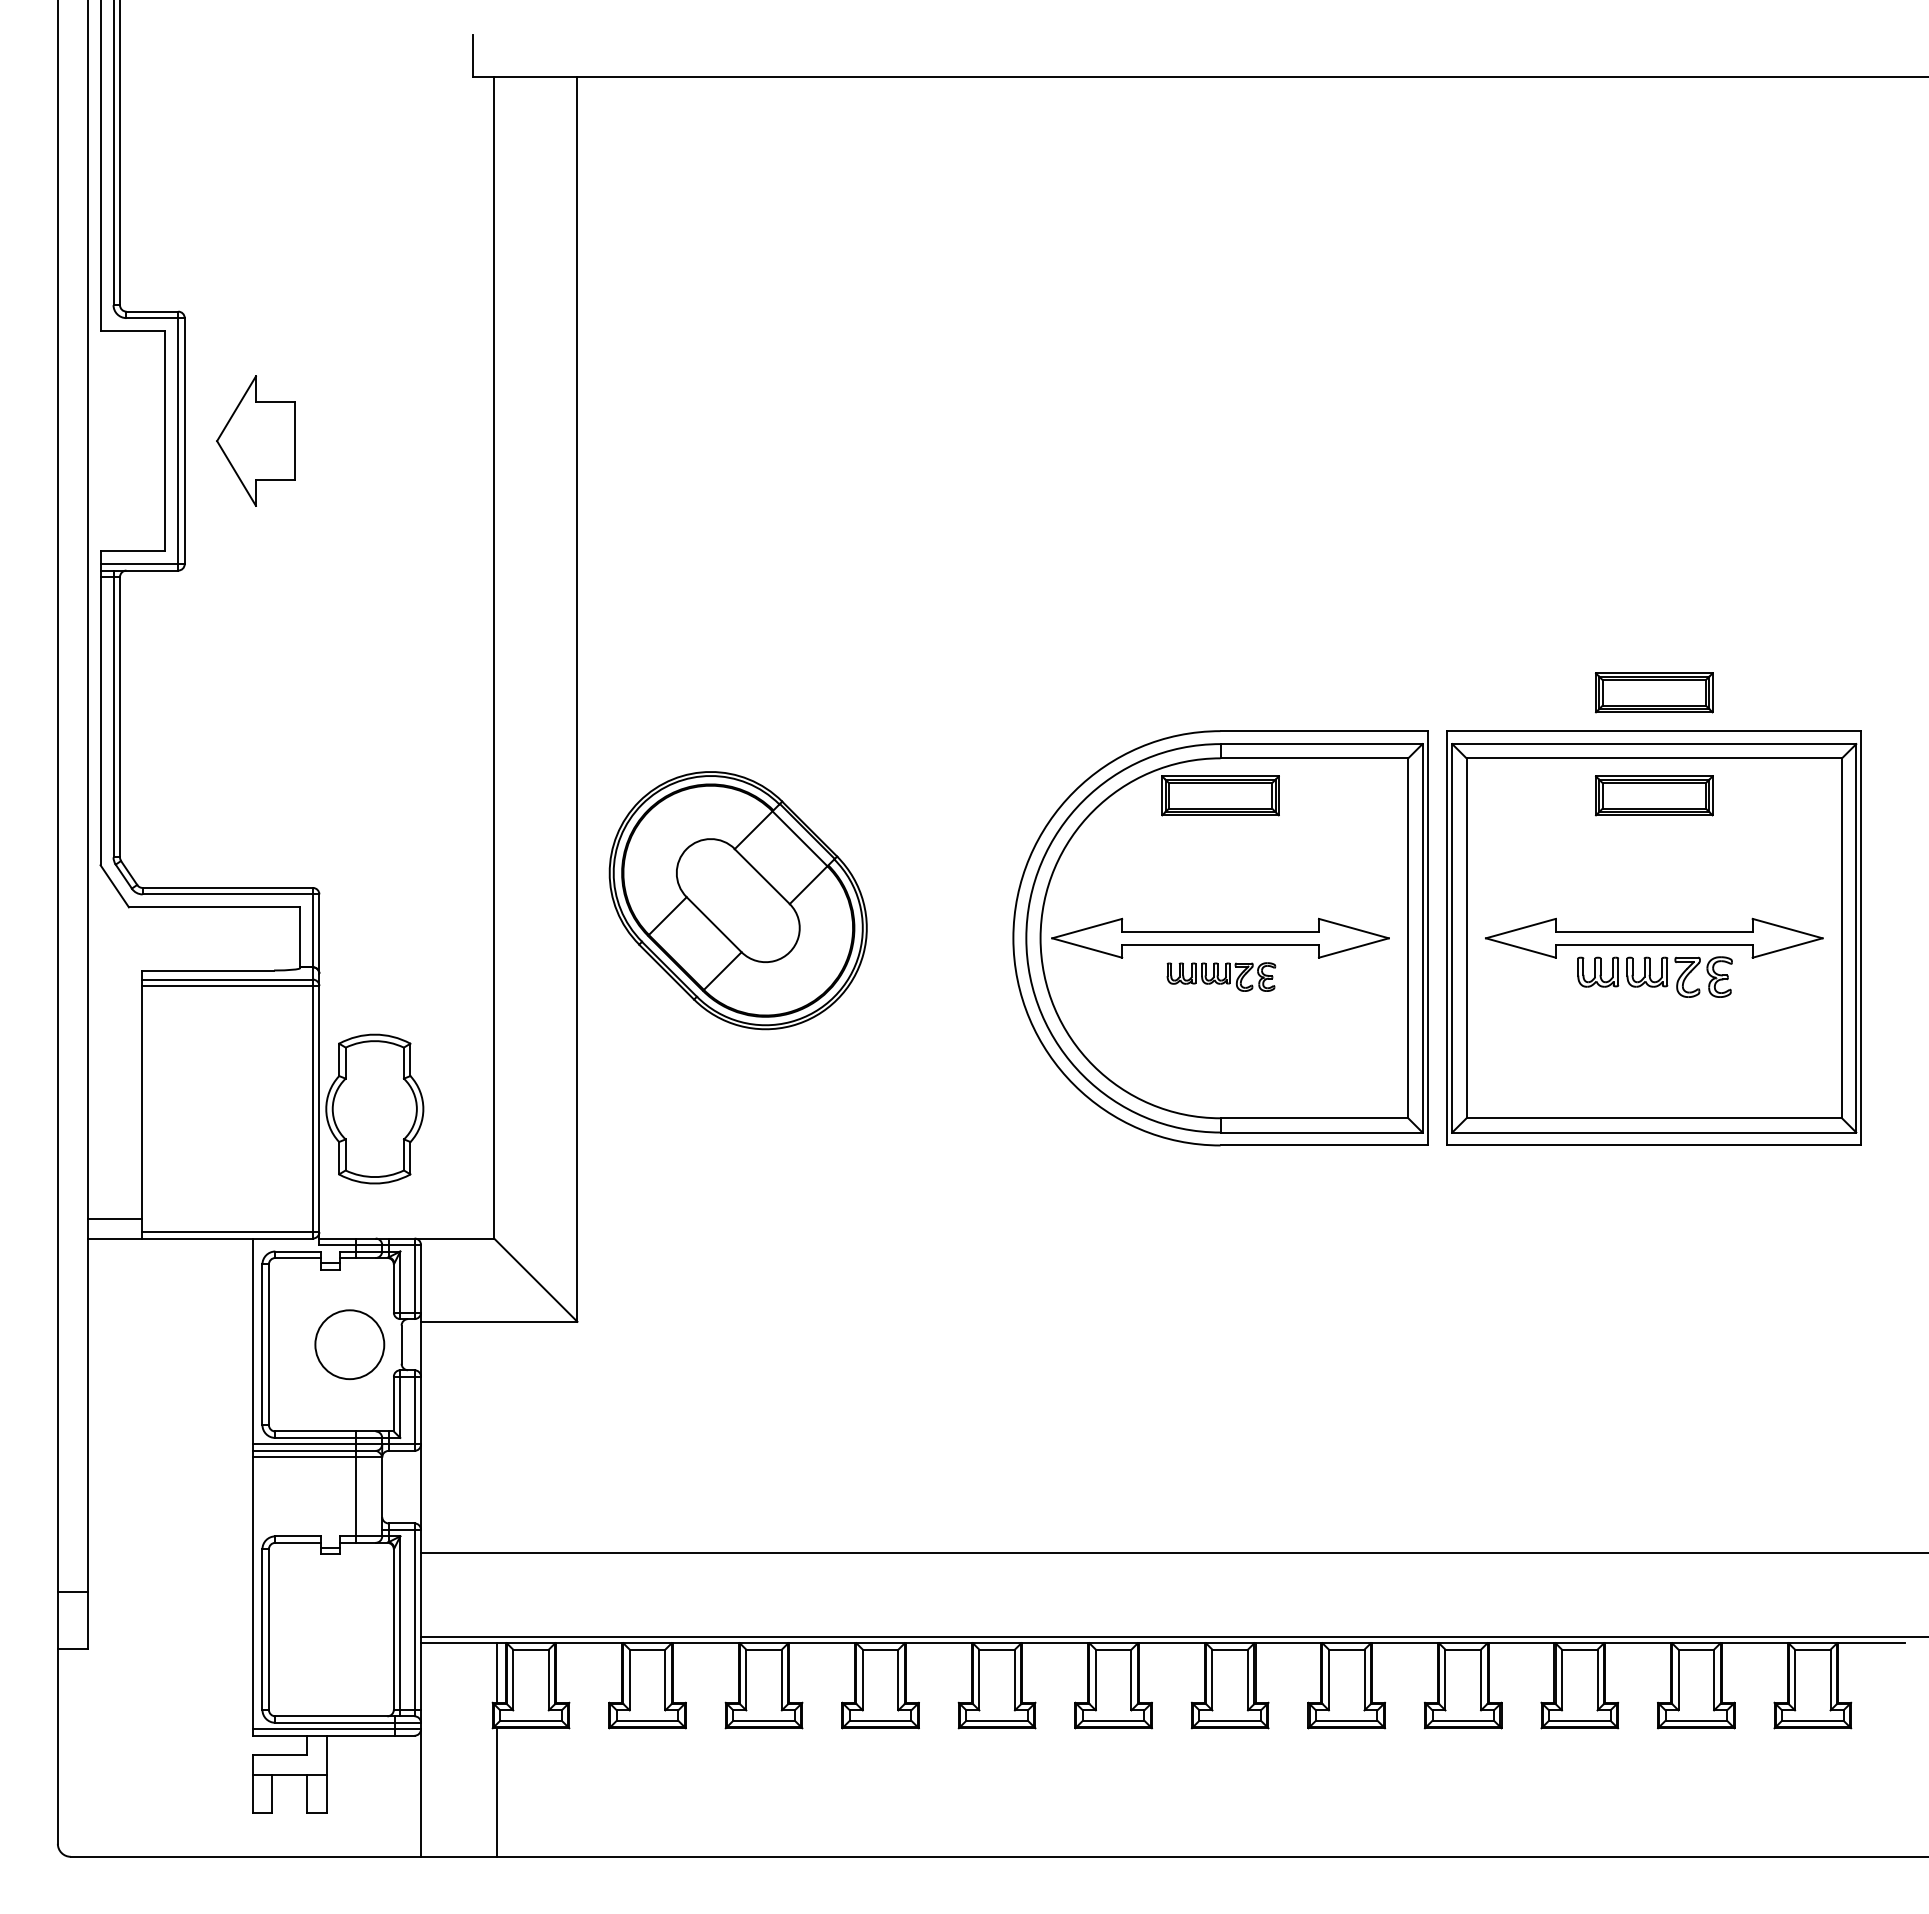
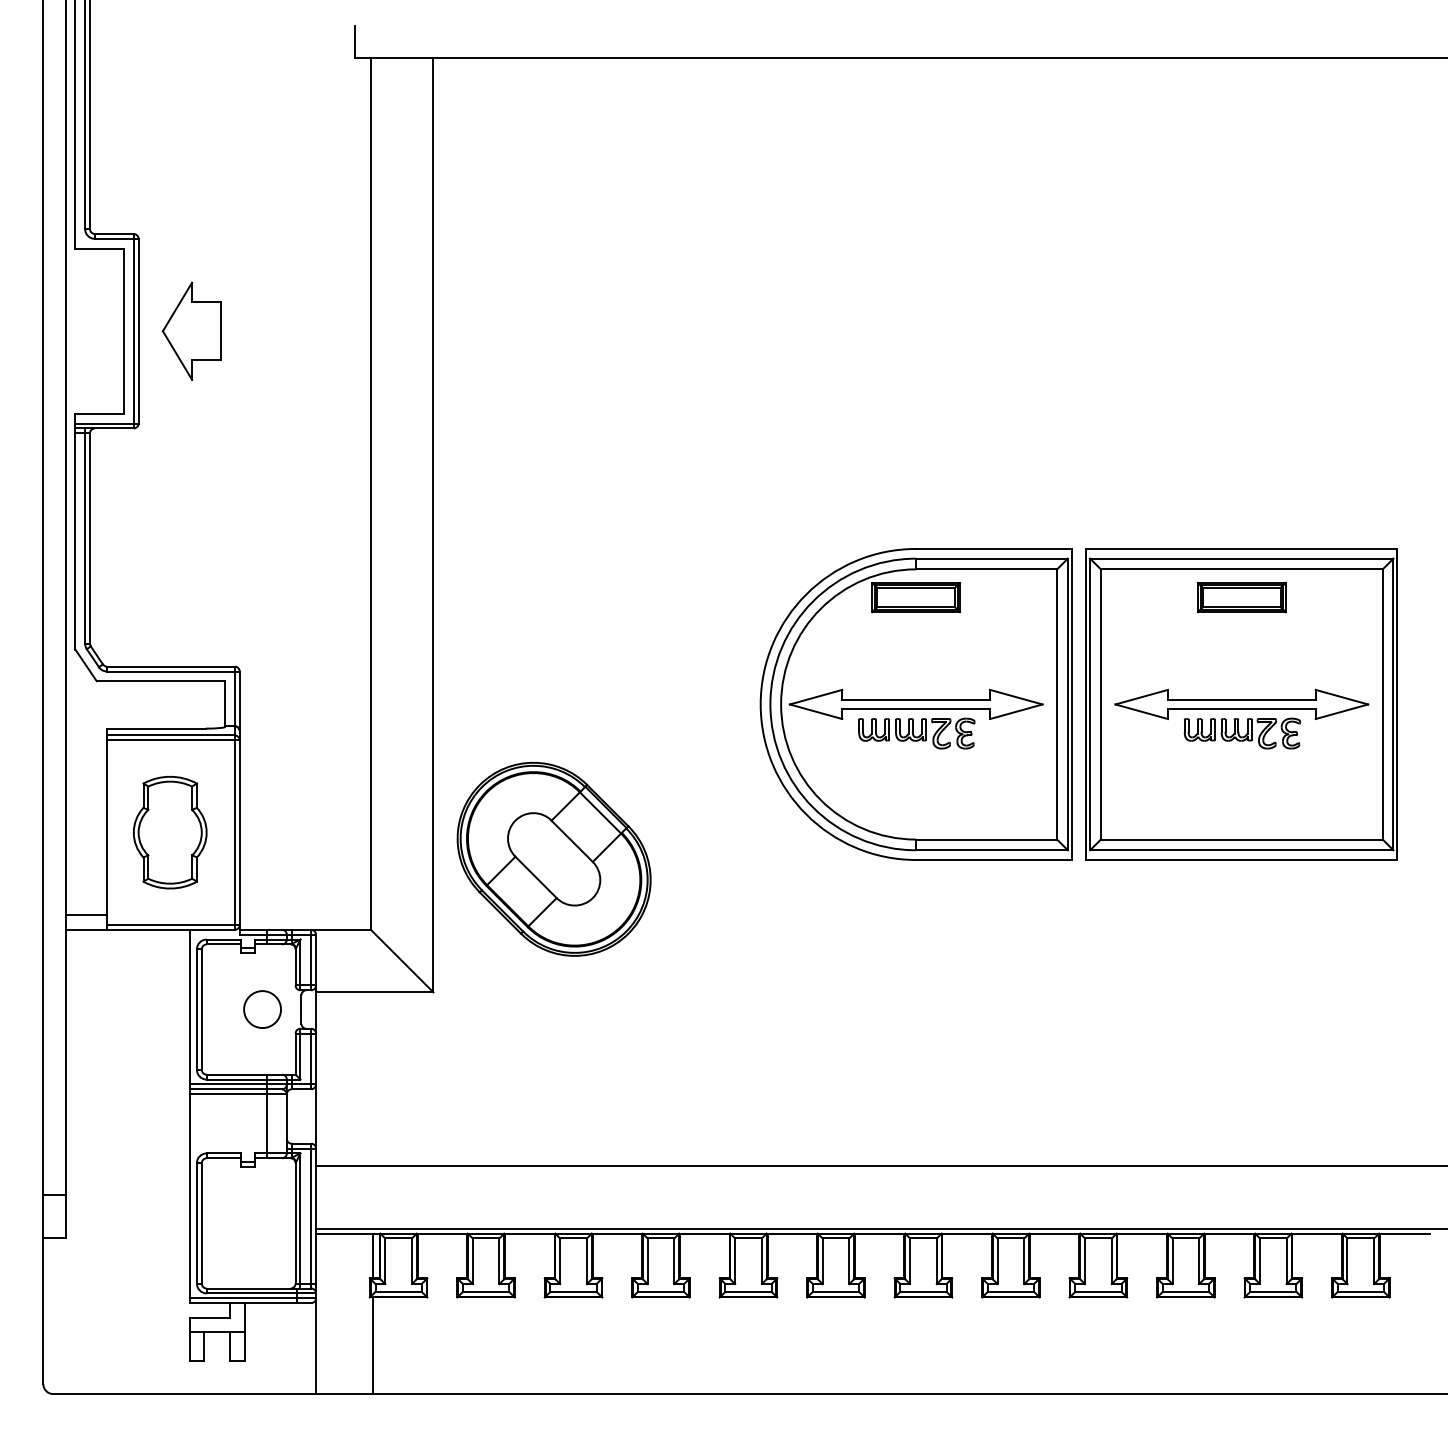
part: (1654, 692) -> (1241, 519), removed
part: (737, 900) -> (553, 859), moved
part: (1221, 976) -> (916, 733), size x1.43
part: (374, 1108) -> (169, 832), moved
circle: (349, 1344) -> (262, 1009), size x0.71

